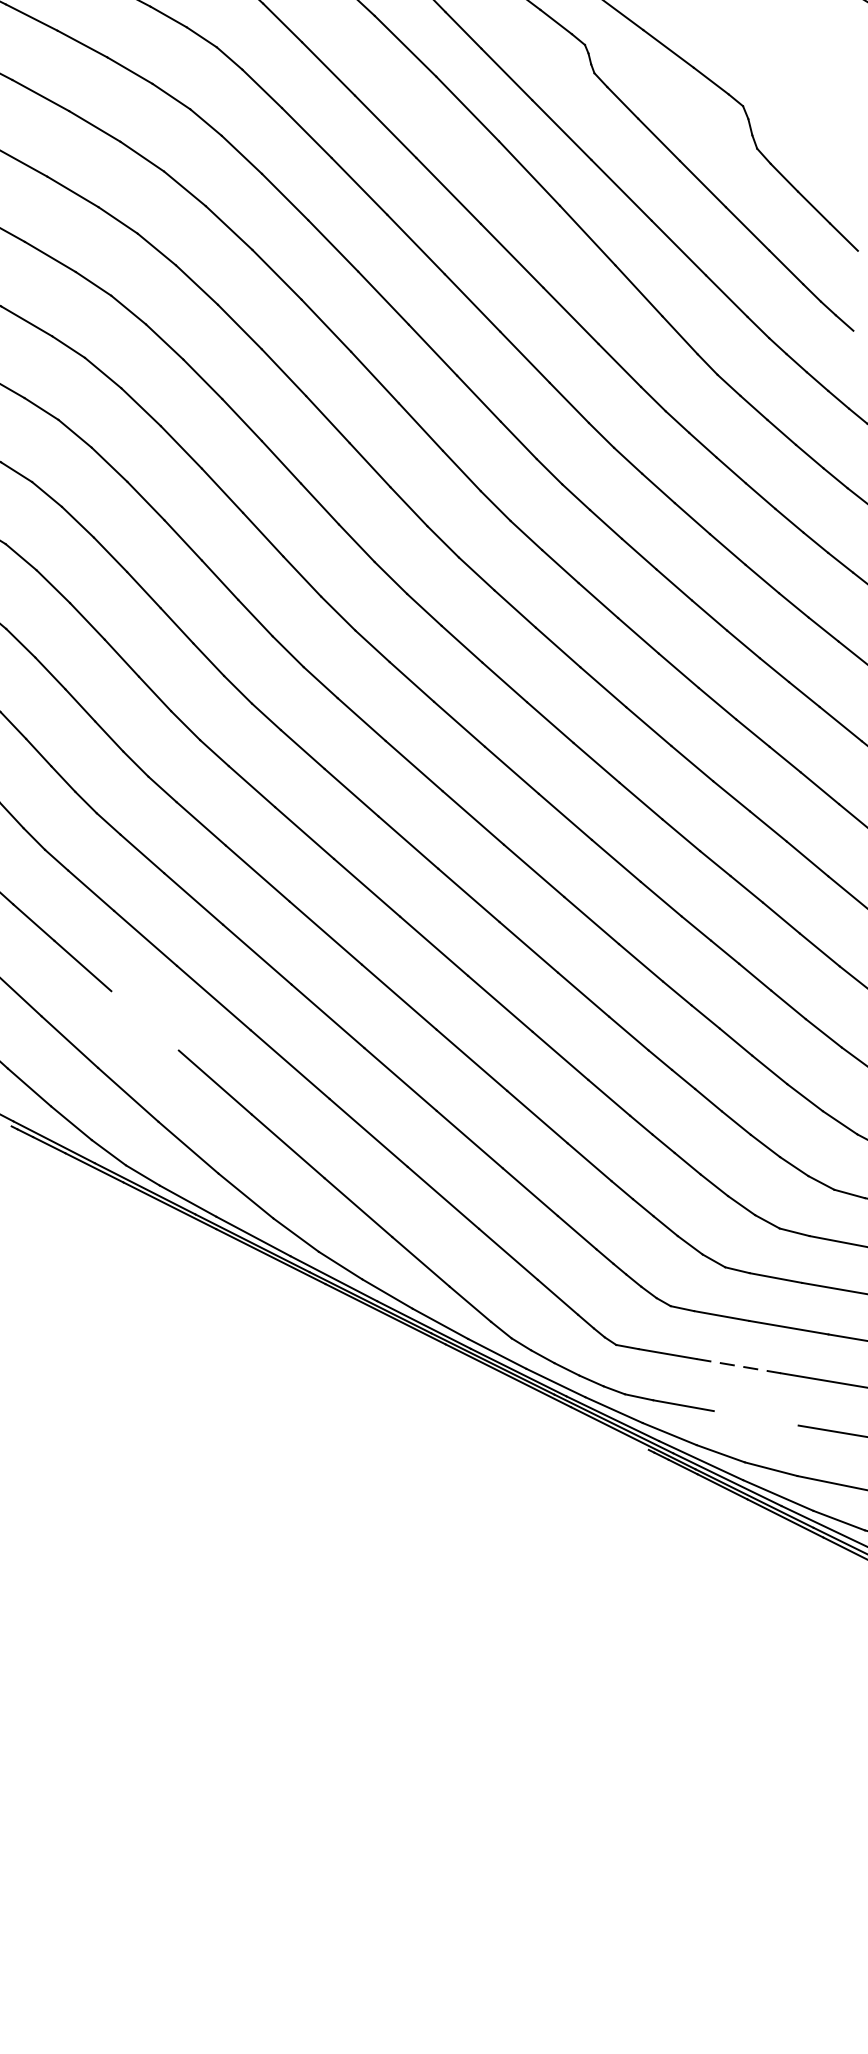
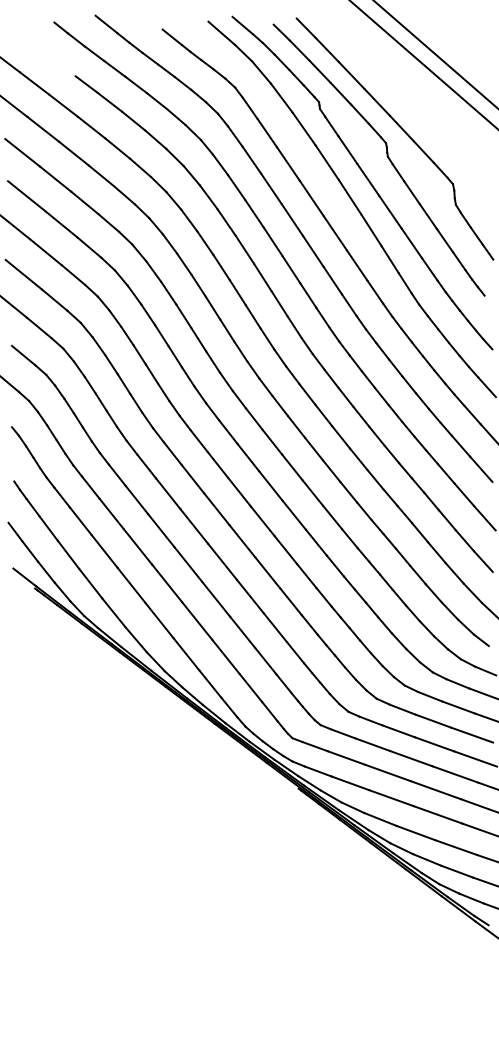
line: (144, 1020) -> (104, 551), added
line: (738, 1367) -> (346, 758), dashed -> solid
line: (756, 1418) -> (350, 783), added

